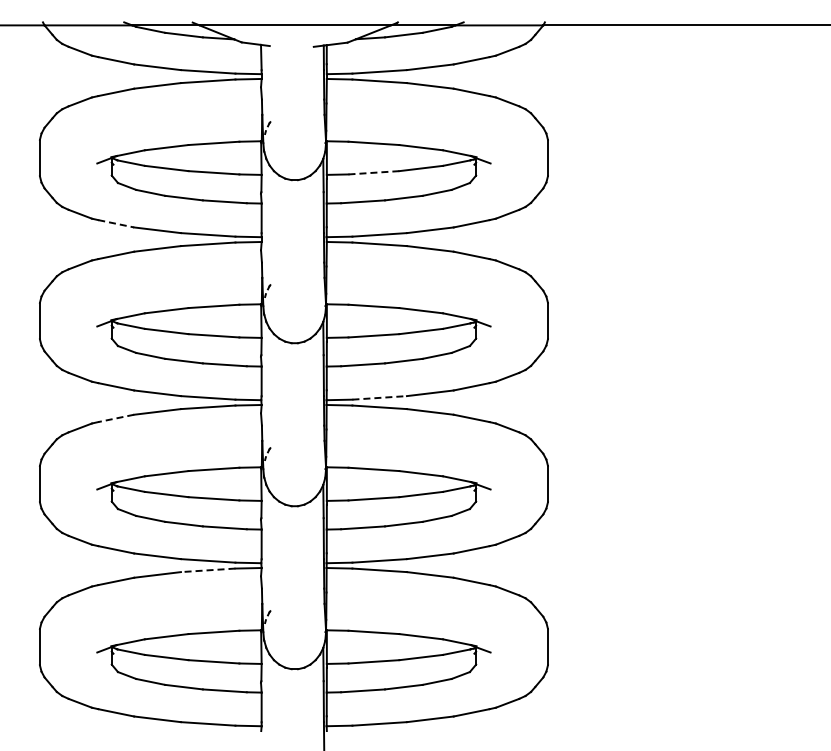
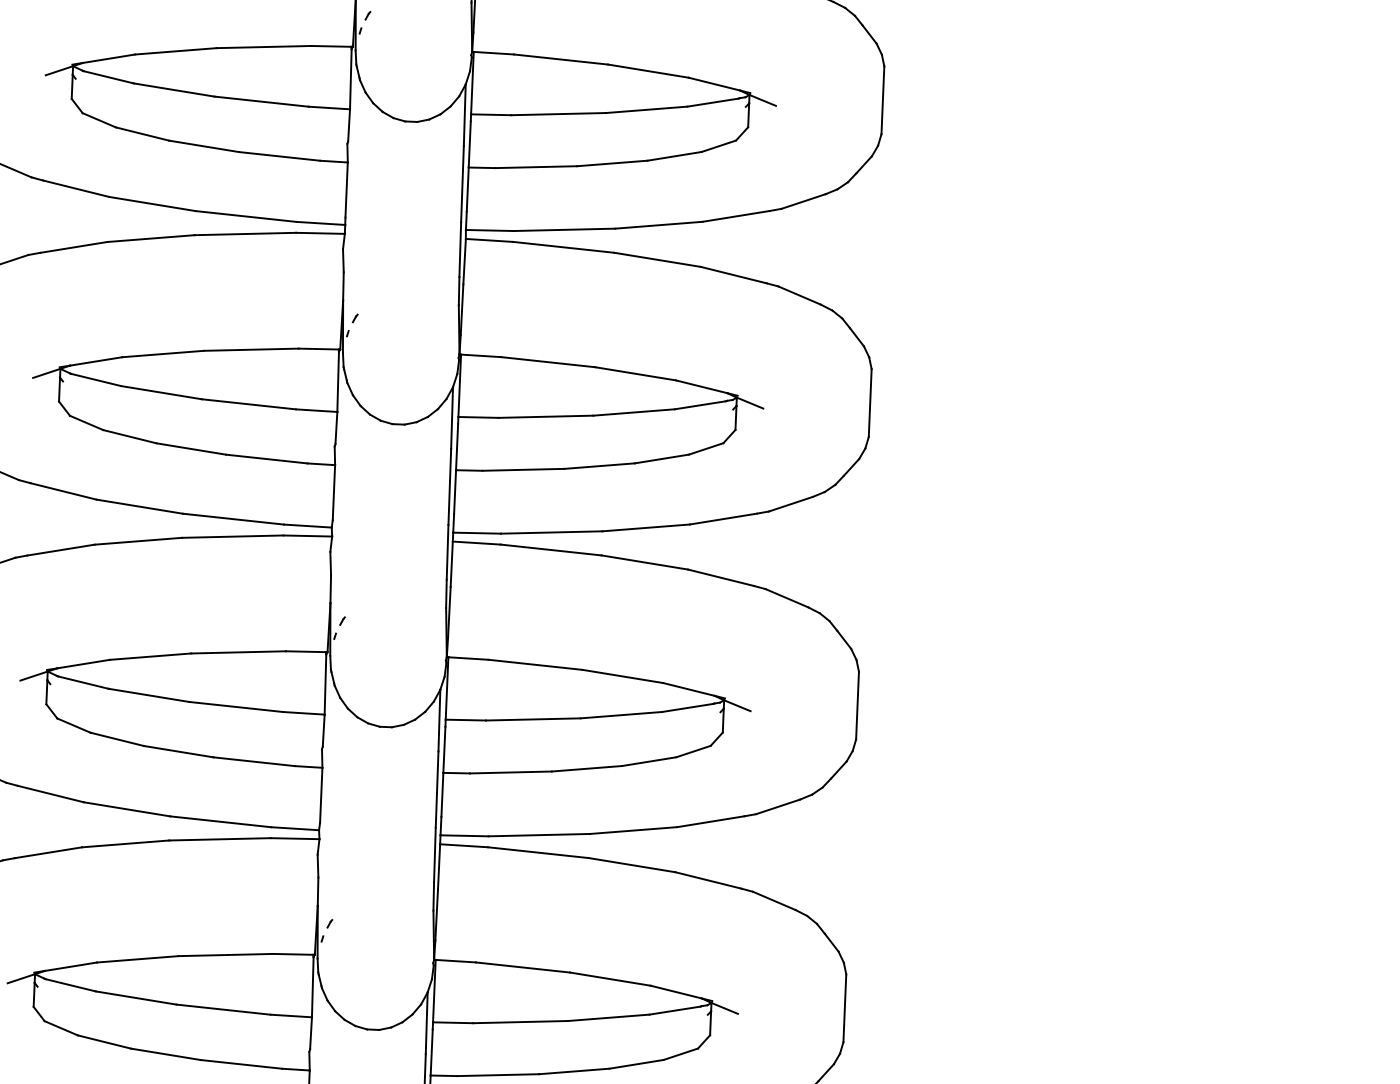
line: (373, 172) -> (557, 113), dashed -> solid
line: (116, 223) -> (76, 188), dashed -> solid
line: (380, 397) -> (553, 531), dashed -> solid
line: (115, 418) -> (59, 550), dashed -> solid
line: (207, 570) -> (218, 839), dashed -> solid

